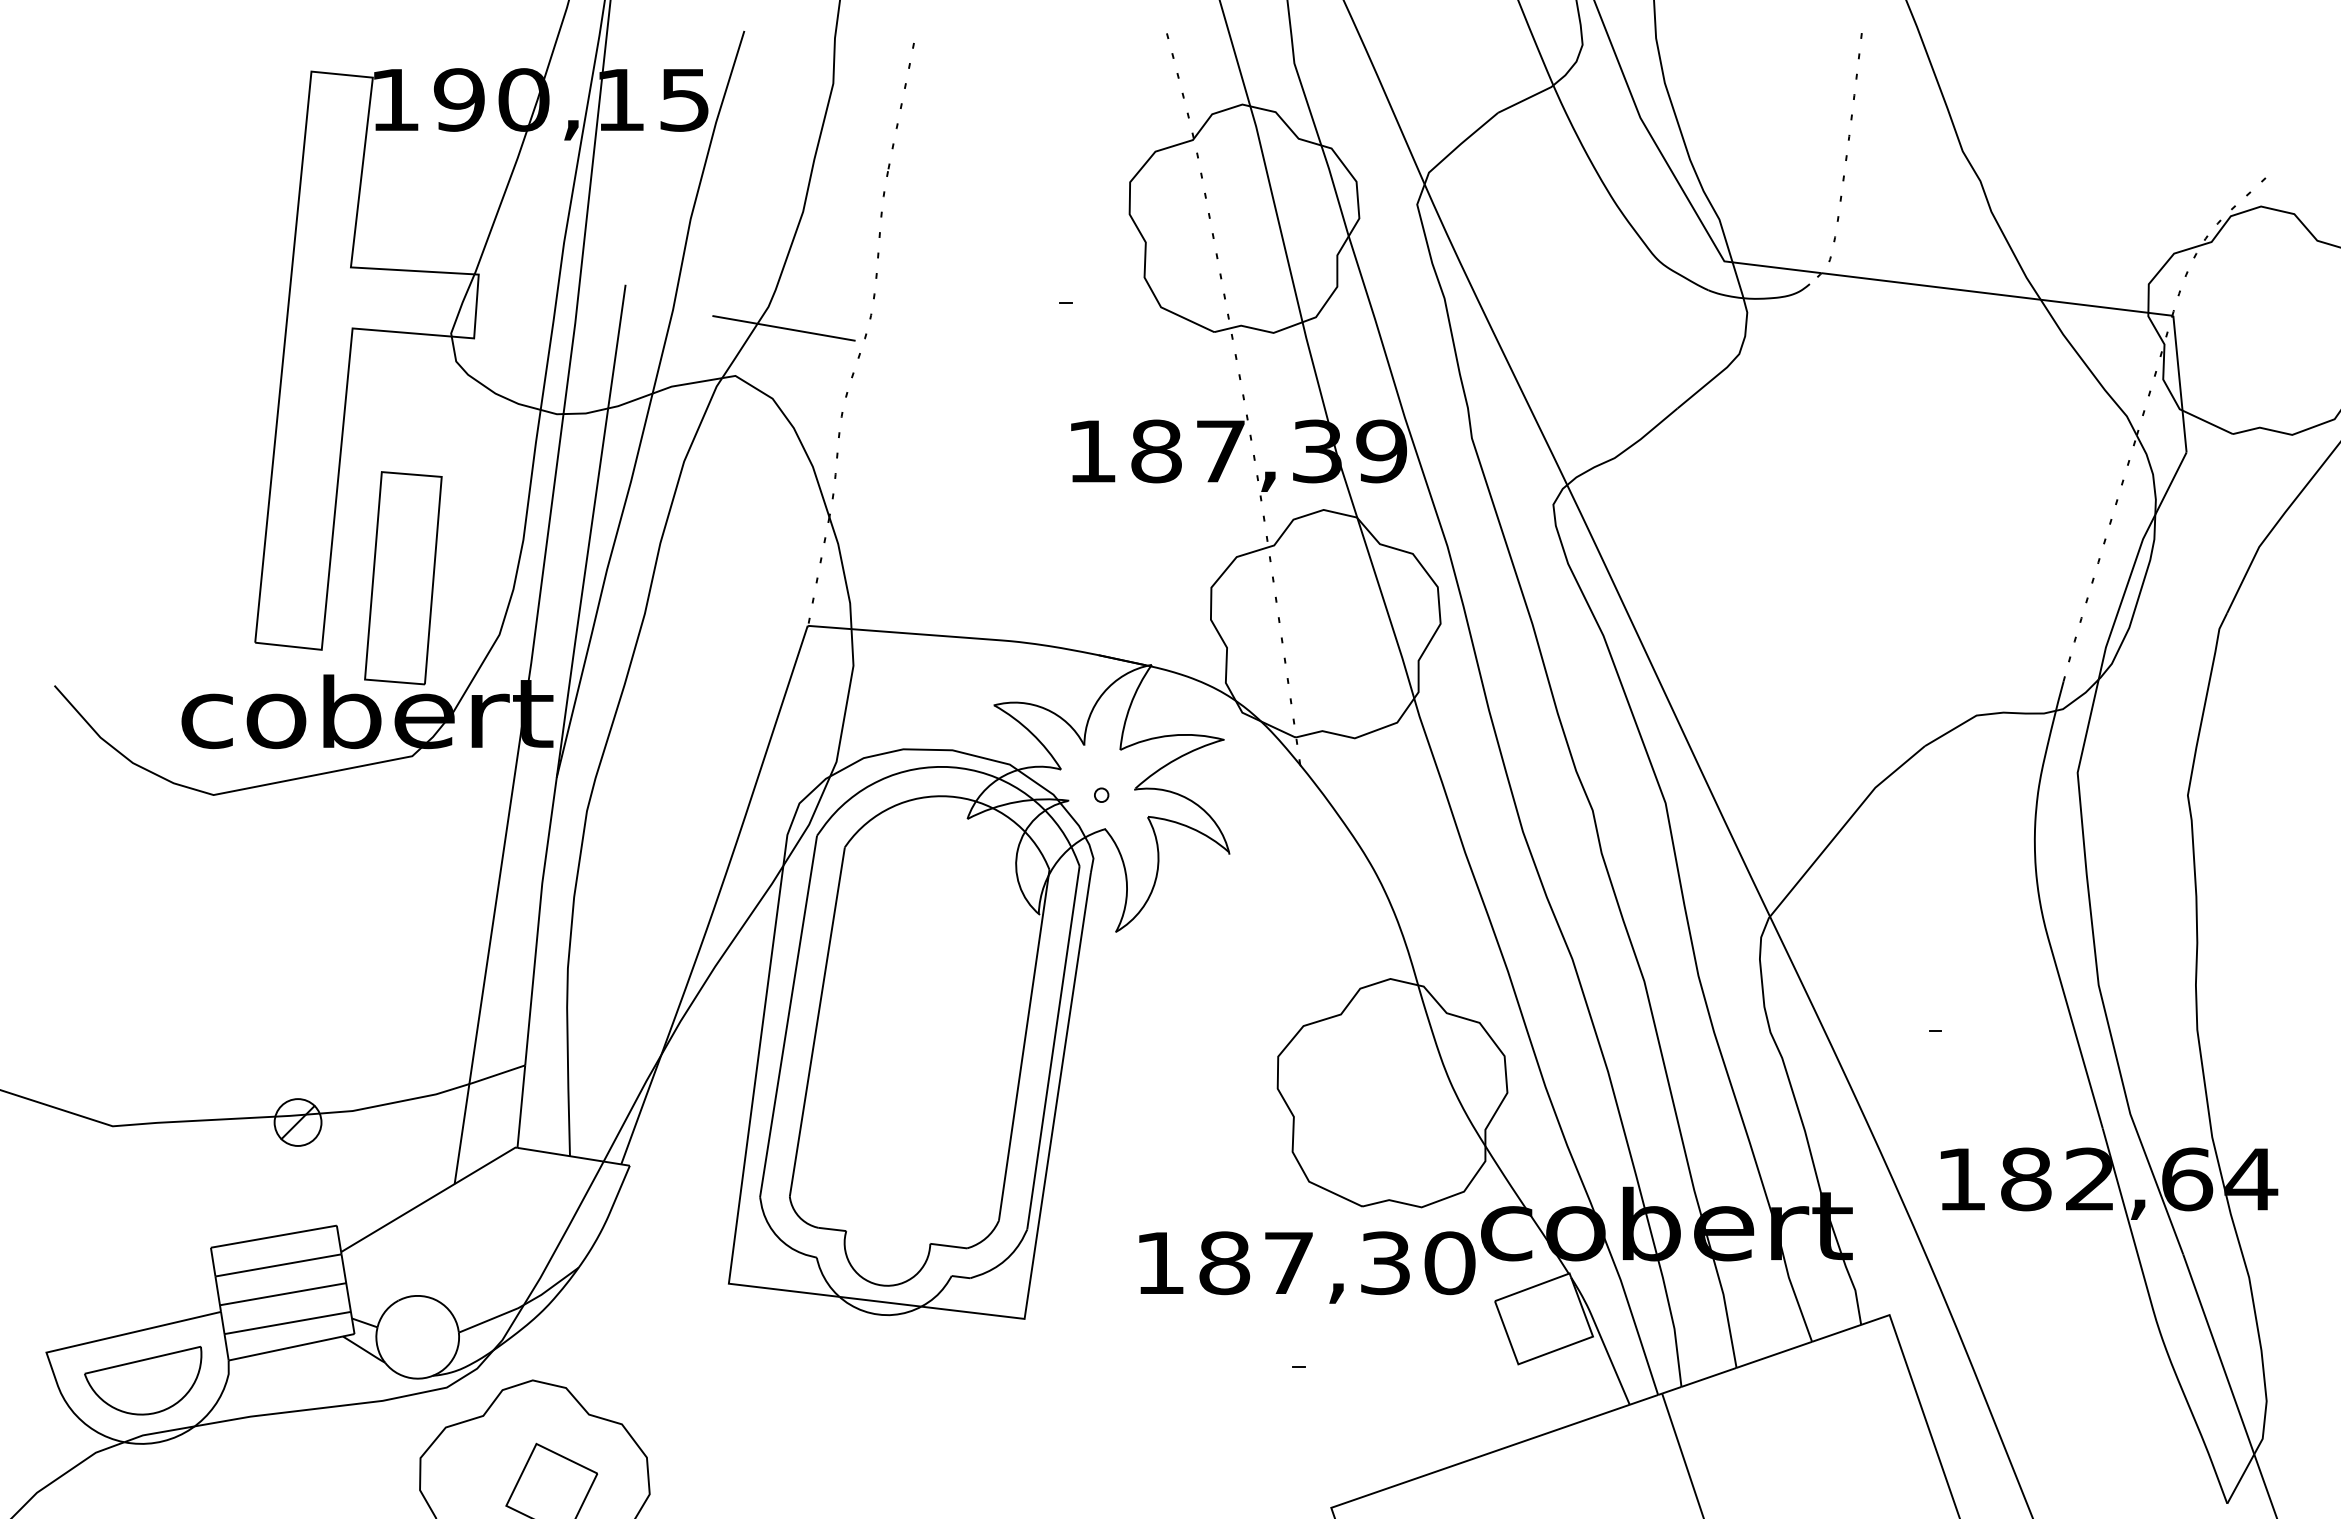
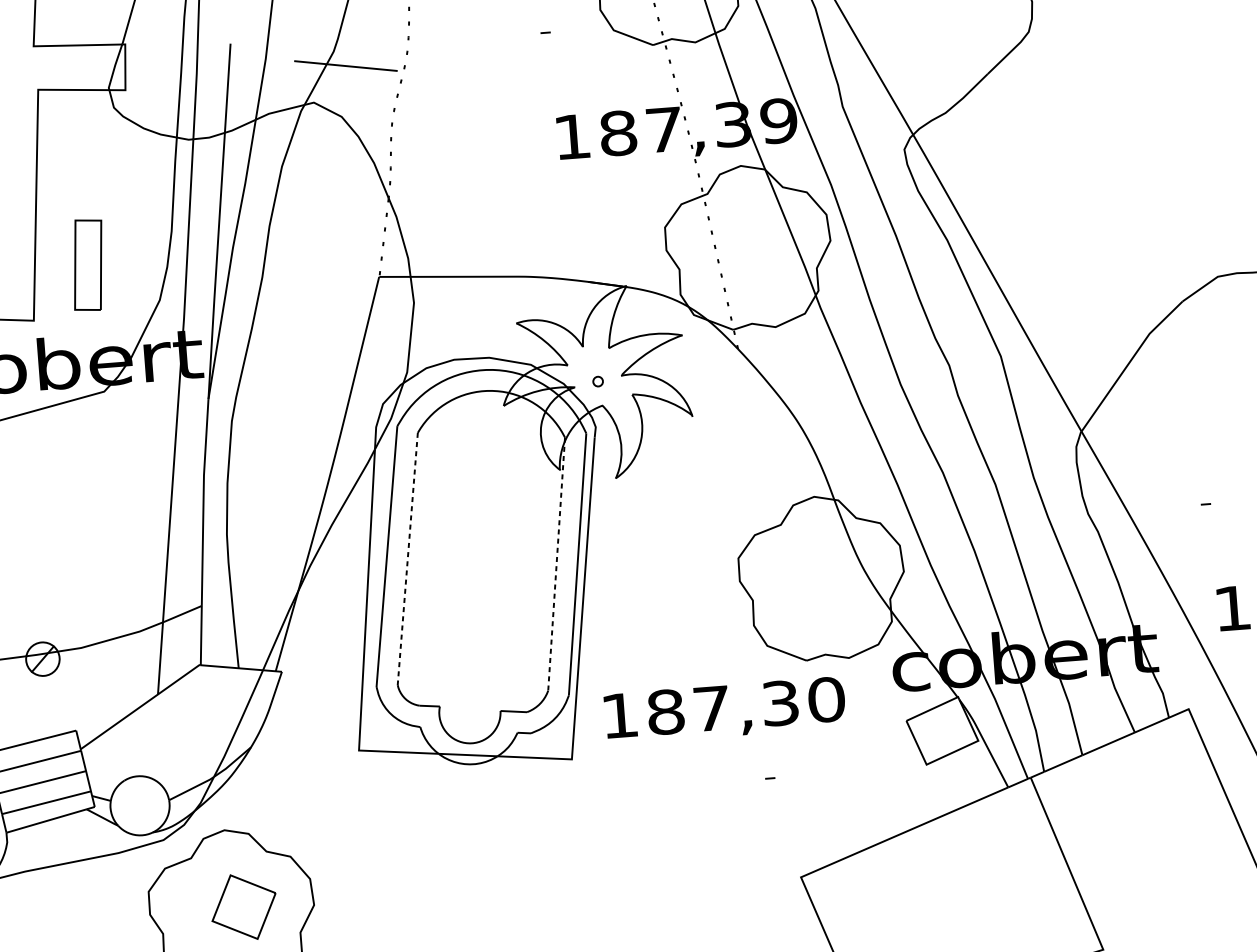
part: (403, 578) -> (88, 265), size x0.6
line: (817, 1022) -> (407, 559), solid -> dashed
line: (1024, 1045) -> (556, 564), solid -> dashed
text: (1307, 1267) -> (725, 710), moved

